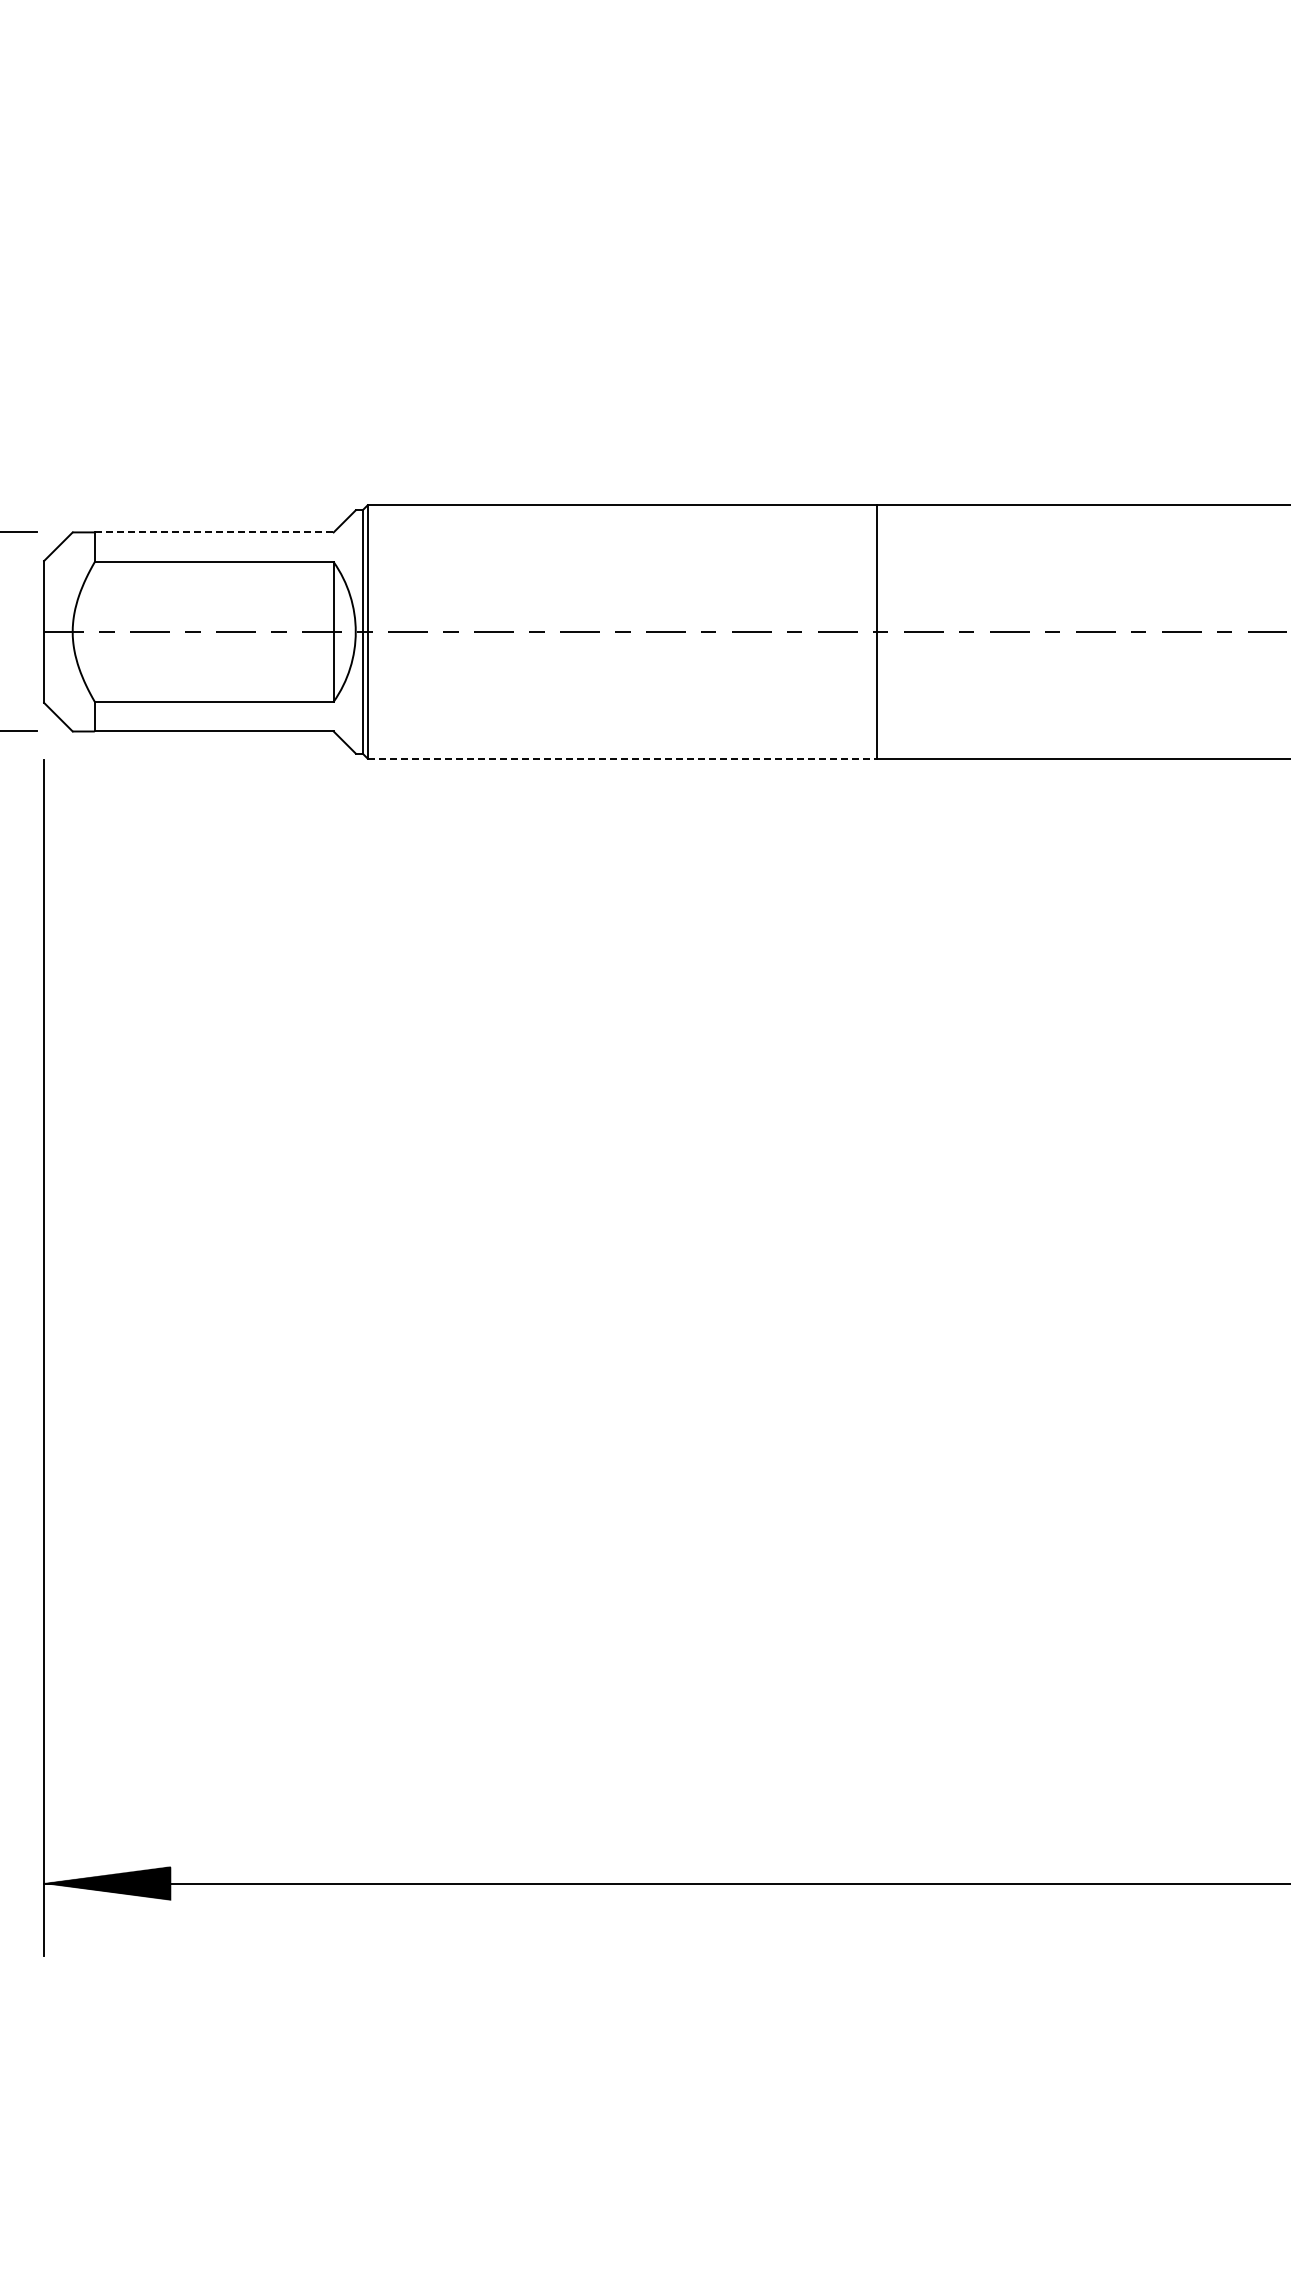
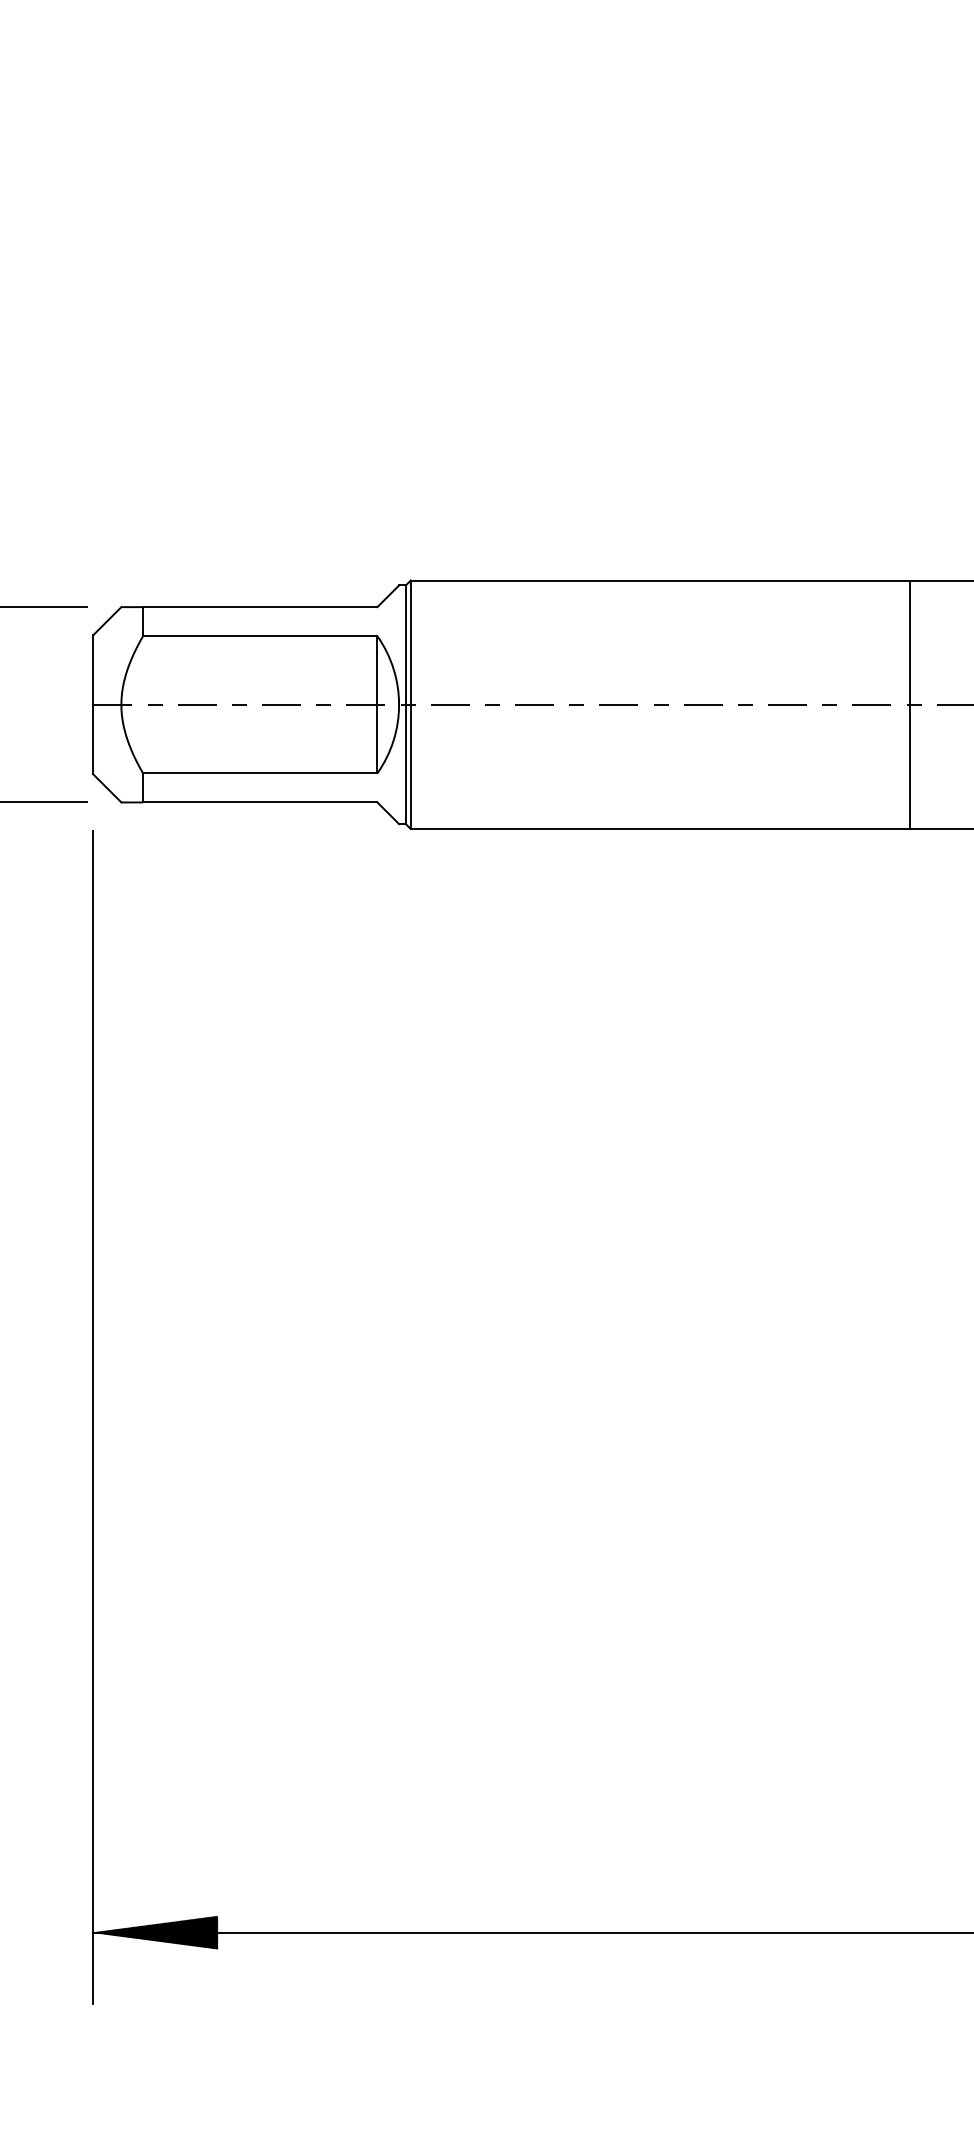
line: (214, 532) -> (260, 607), dashed -> solid
line: (622, 758) -> (660, 828), dashed -> solid

